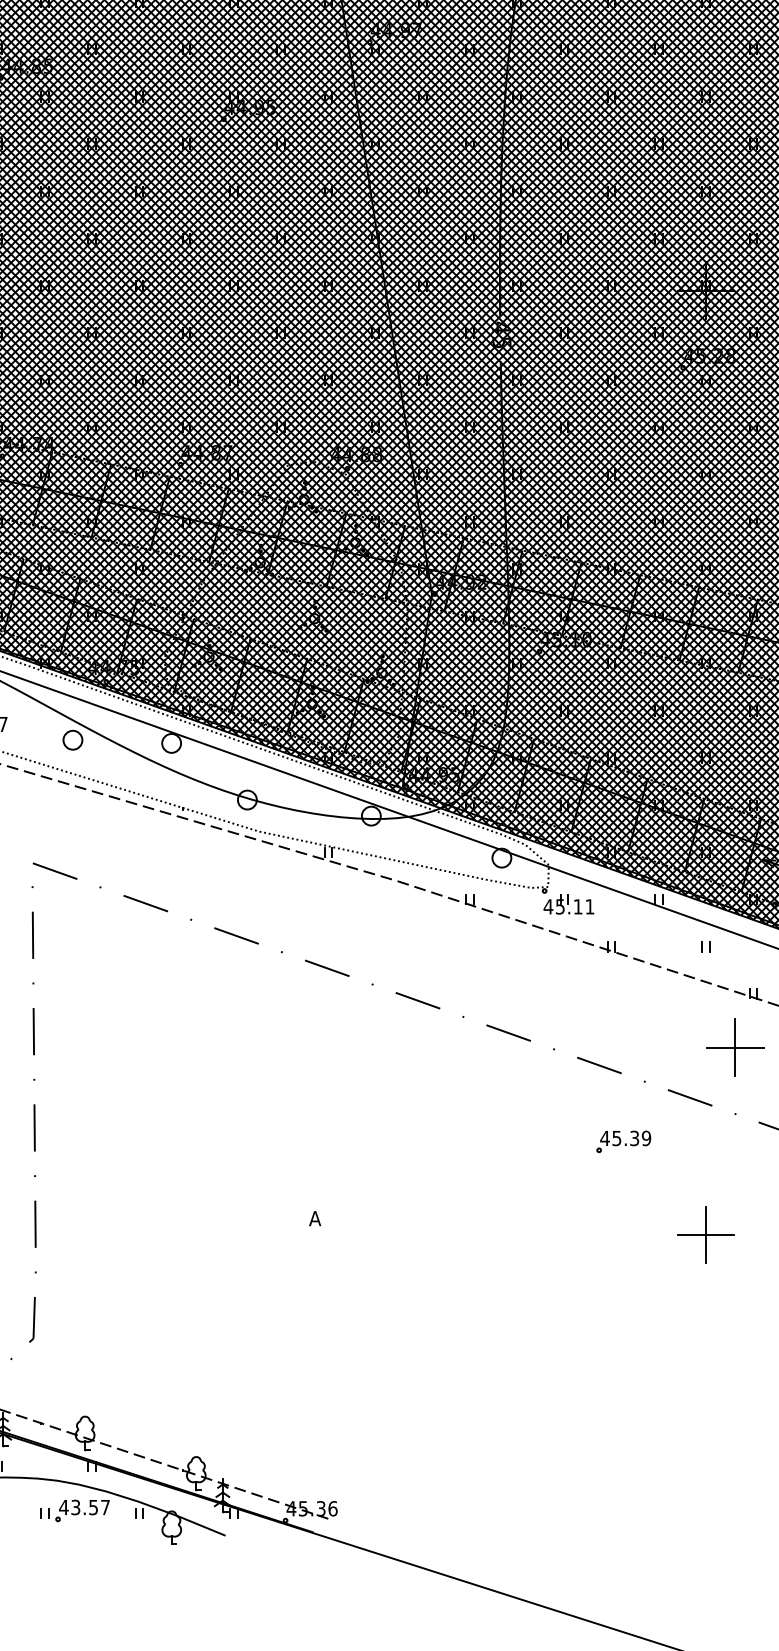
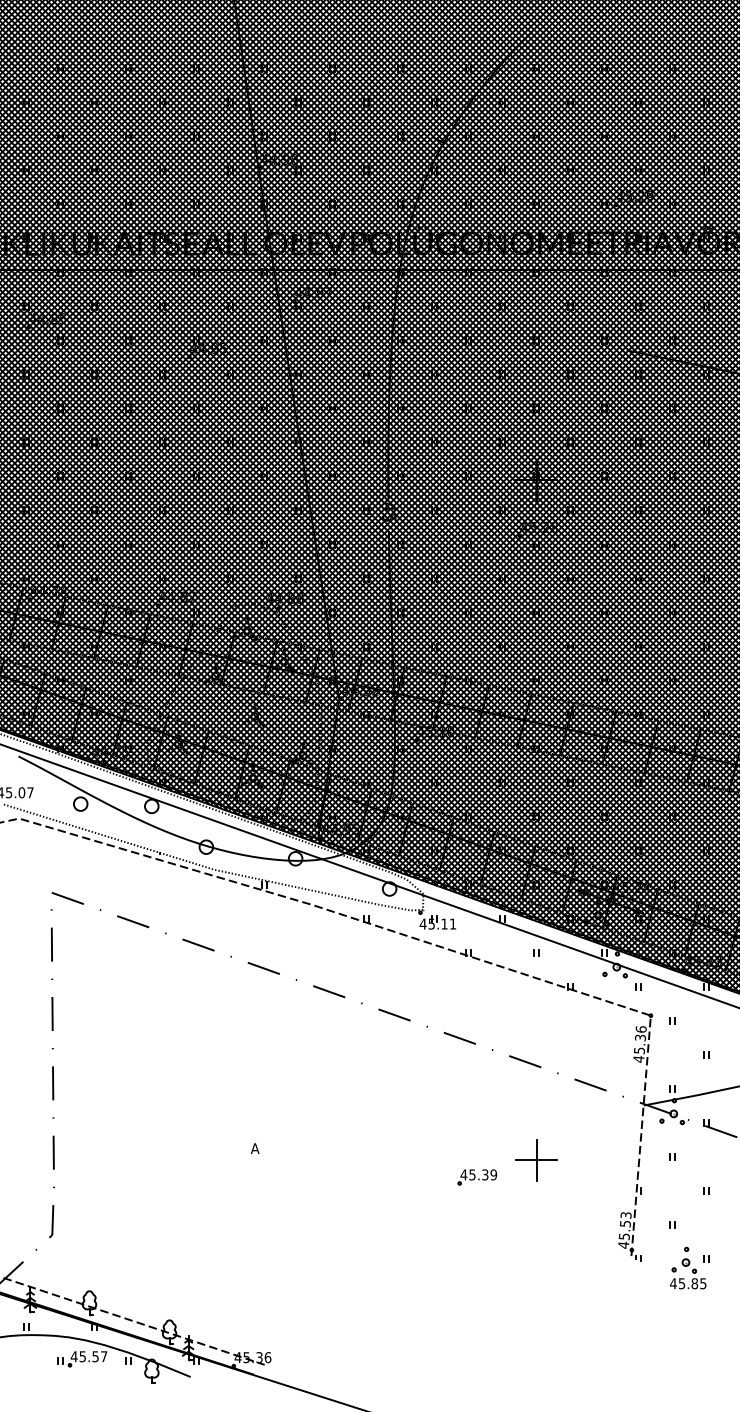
part: (734, 1047) -> (557, 1025), removed
part: (623, 1142) -> (477, 1177), moved
text: (75, 1507) -> (82, 1356), 43.57 -> 45.57

